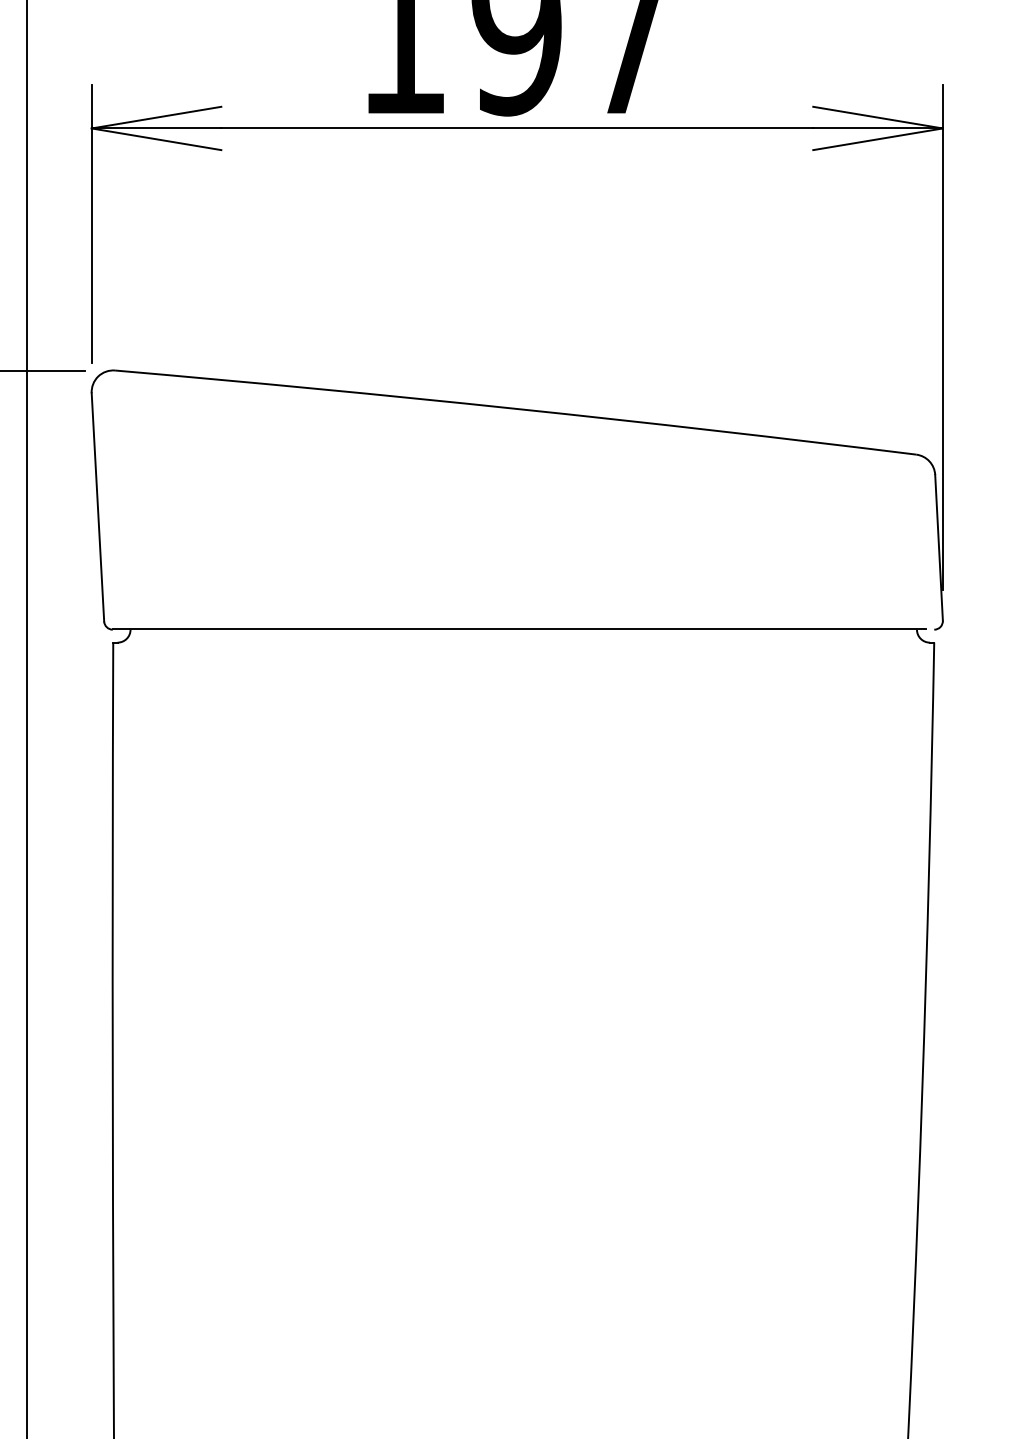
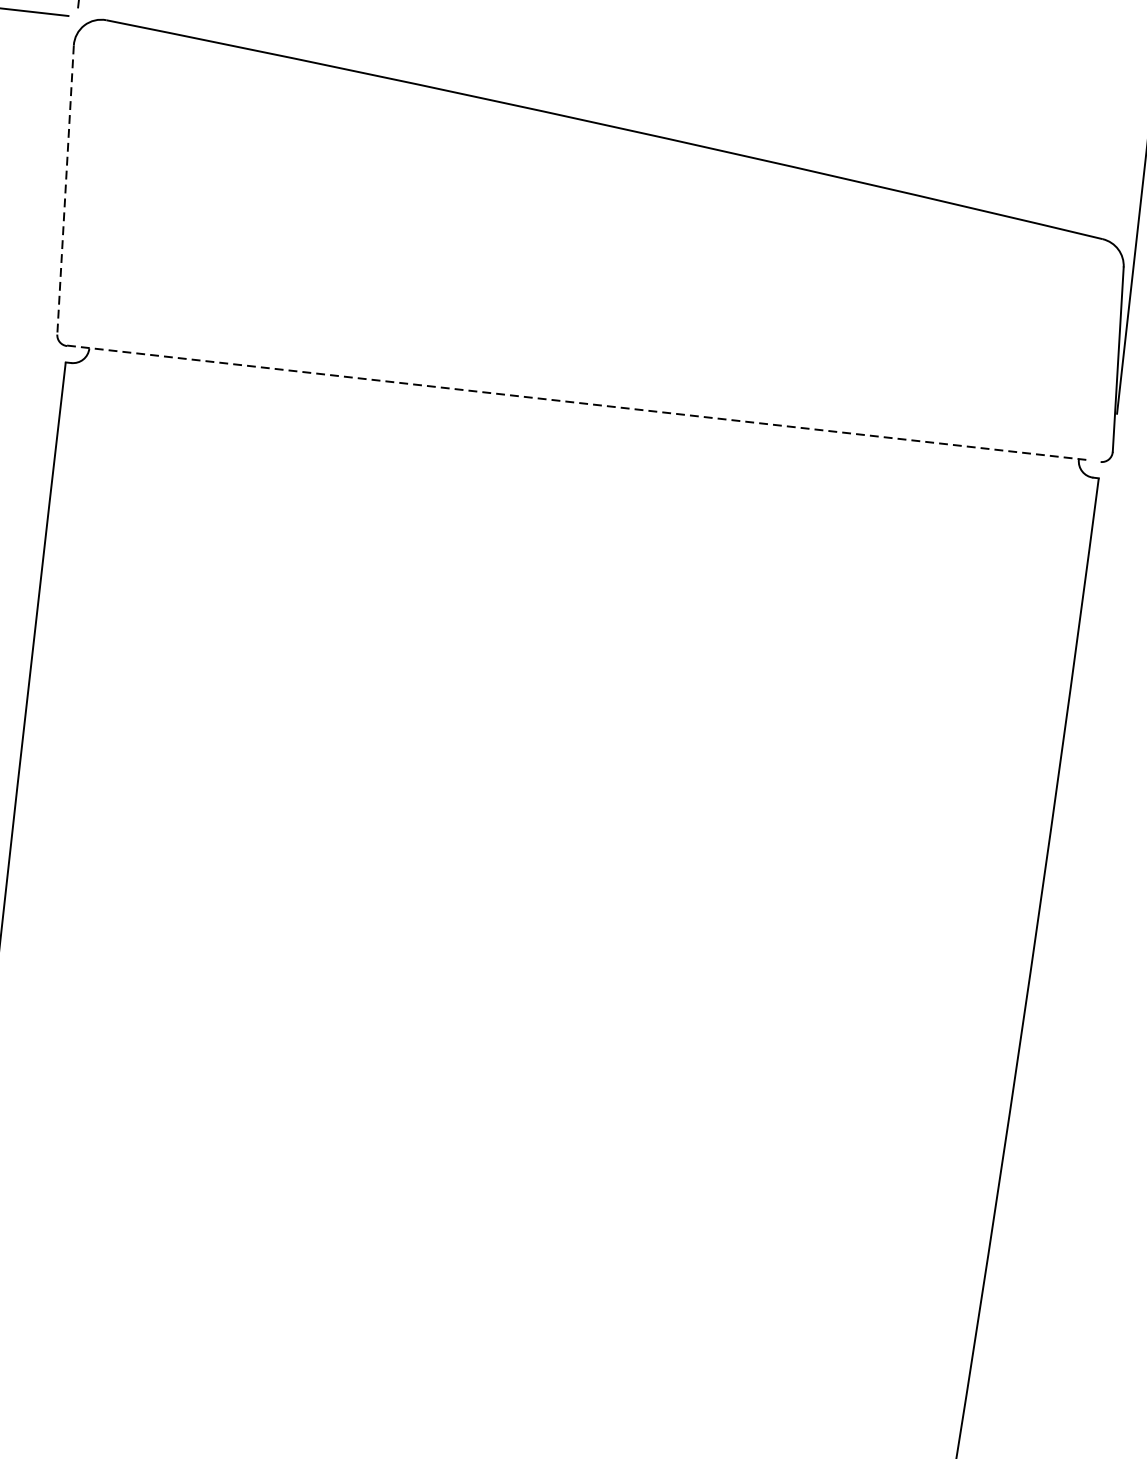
line: (97, 507) -> (65, 190), solid -> dashed
line: (519, 629) -> (578, 403), solid -> dashed

